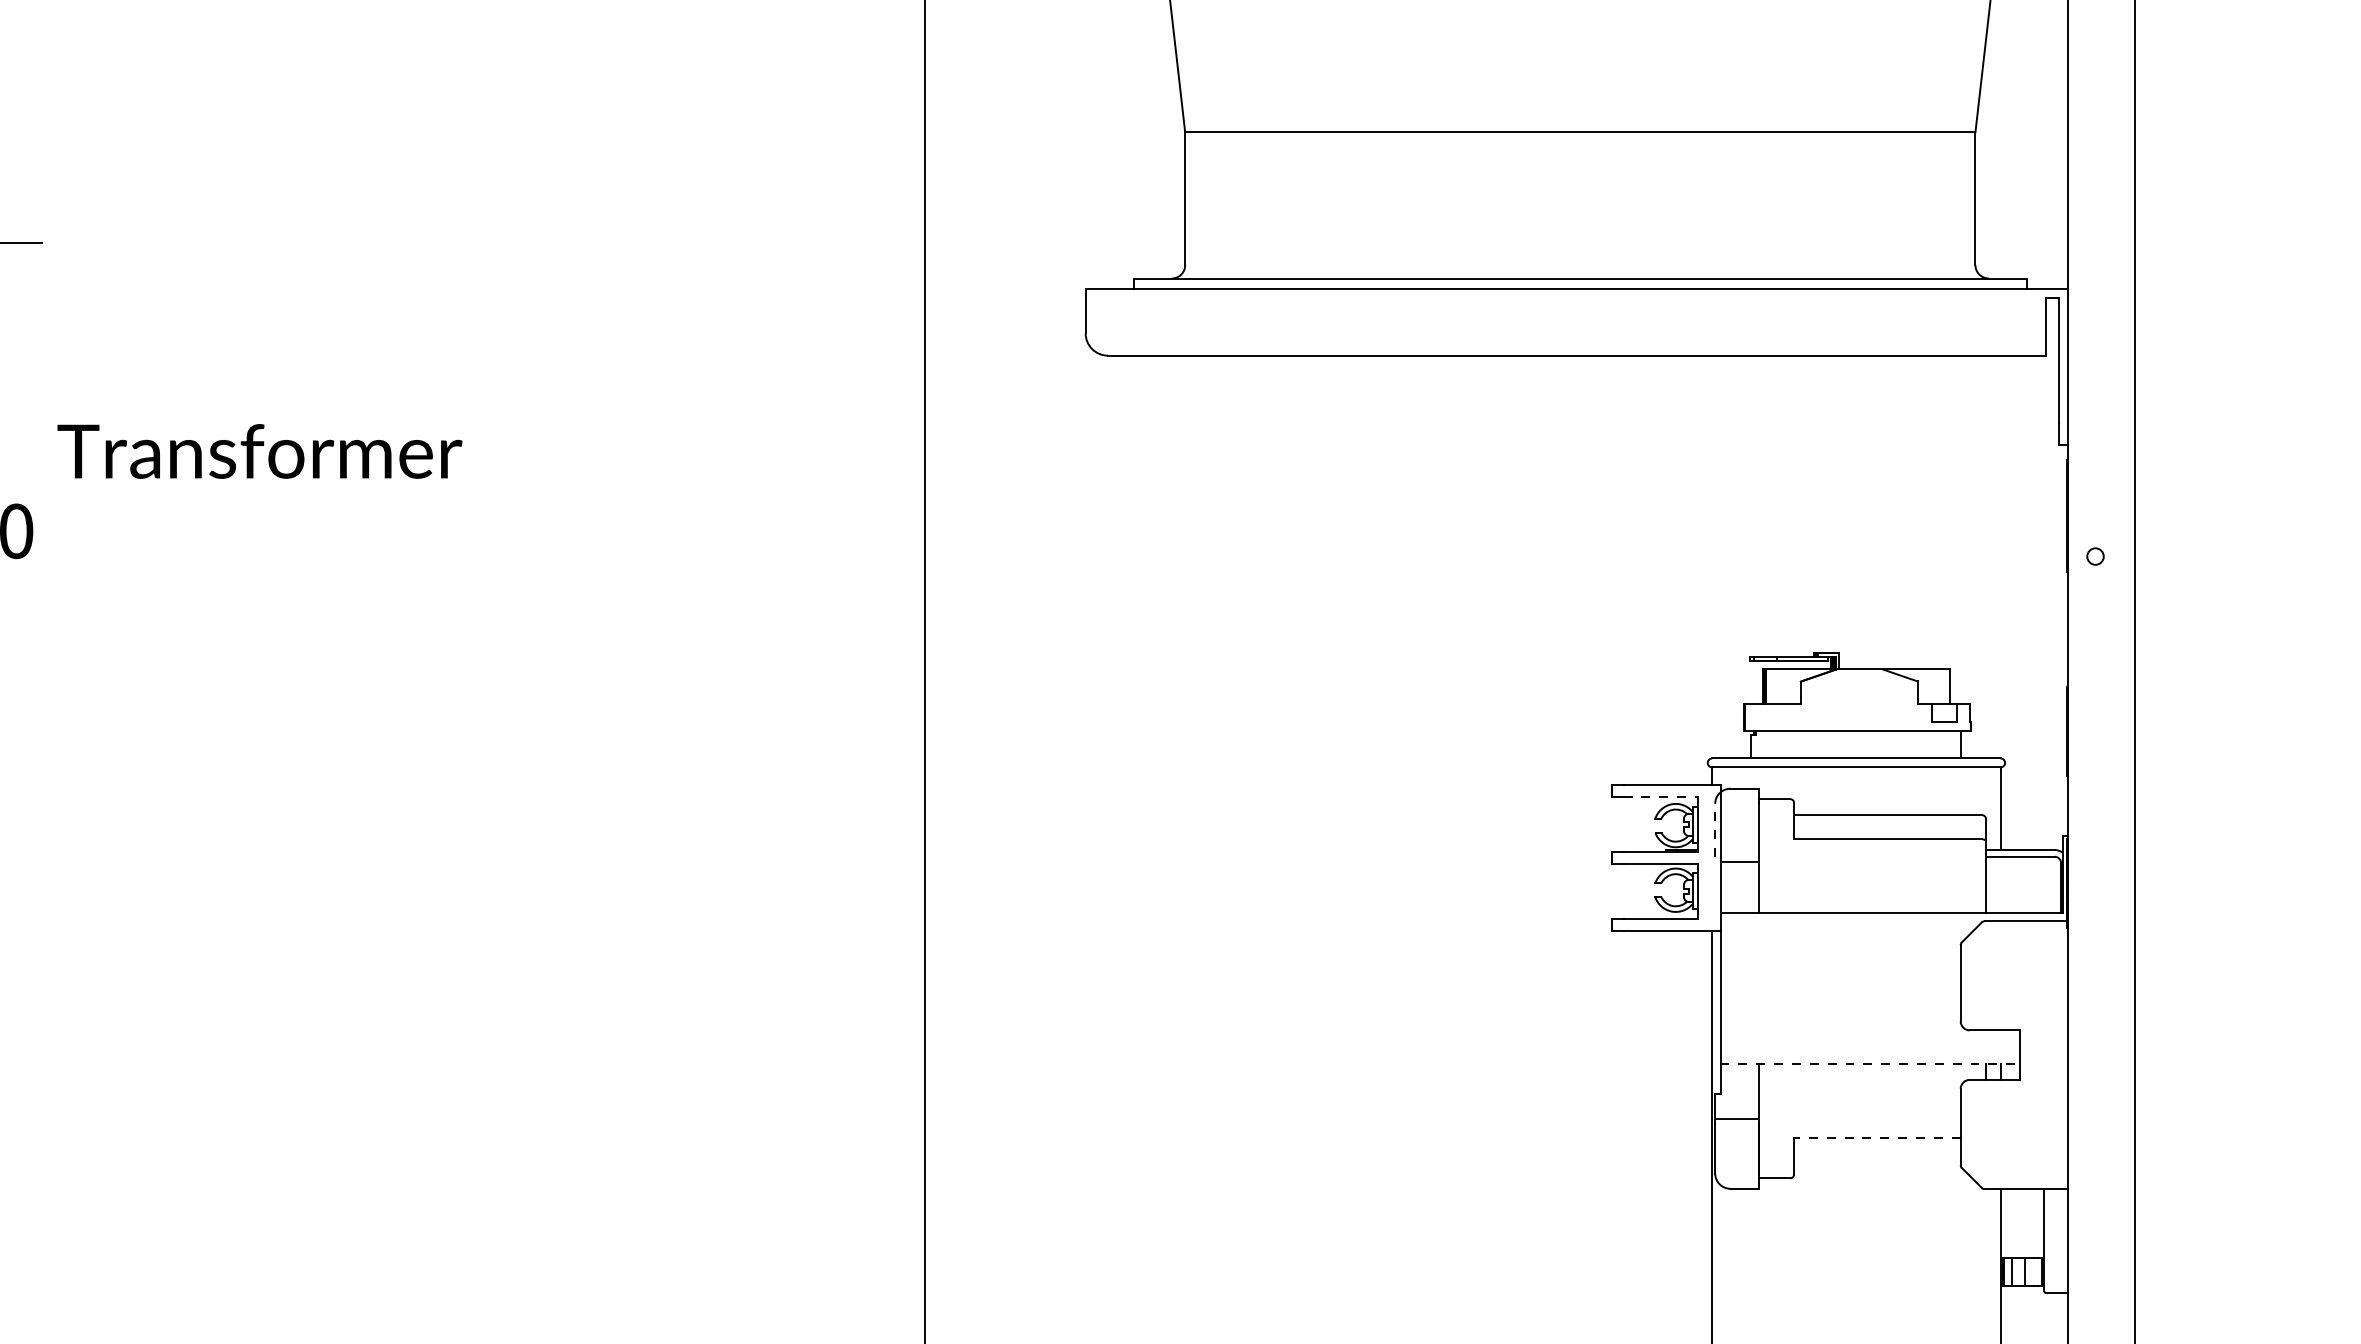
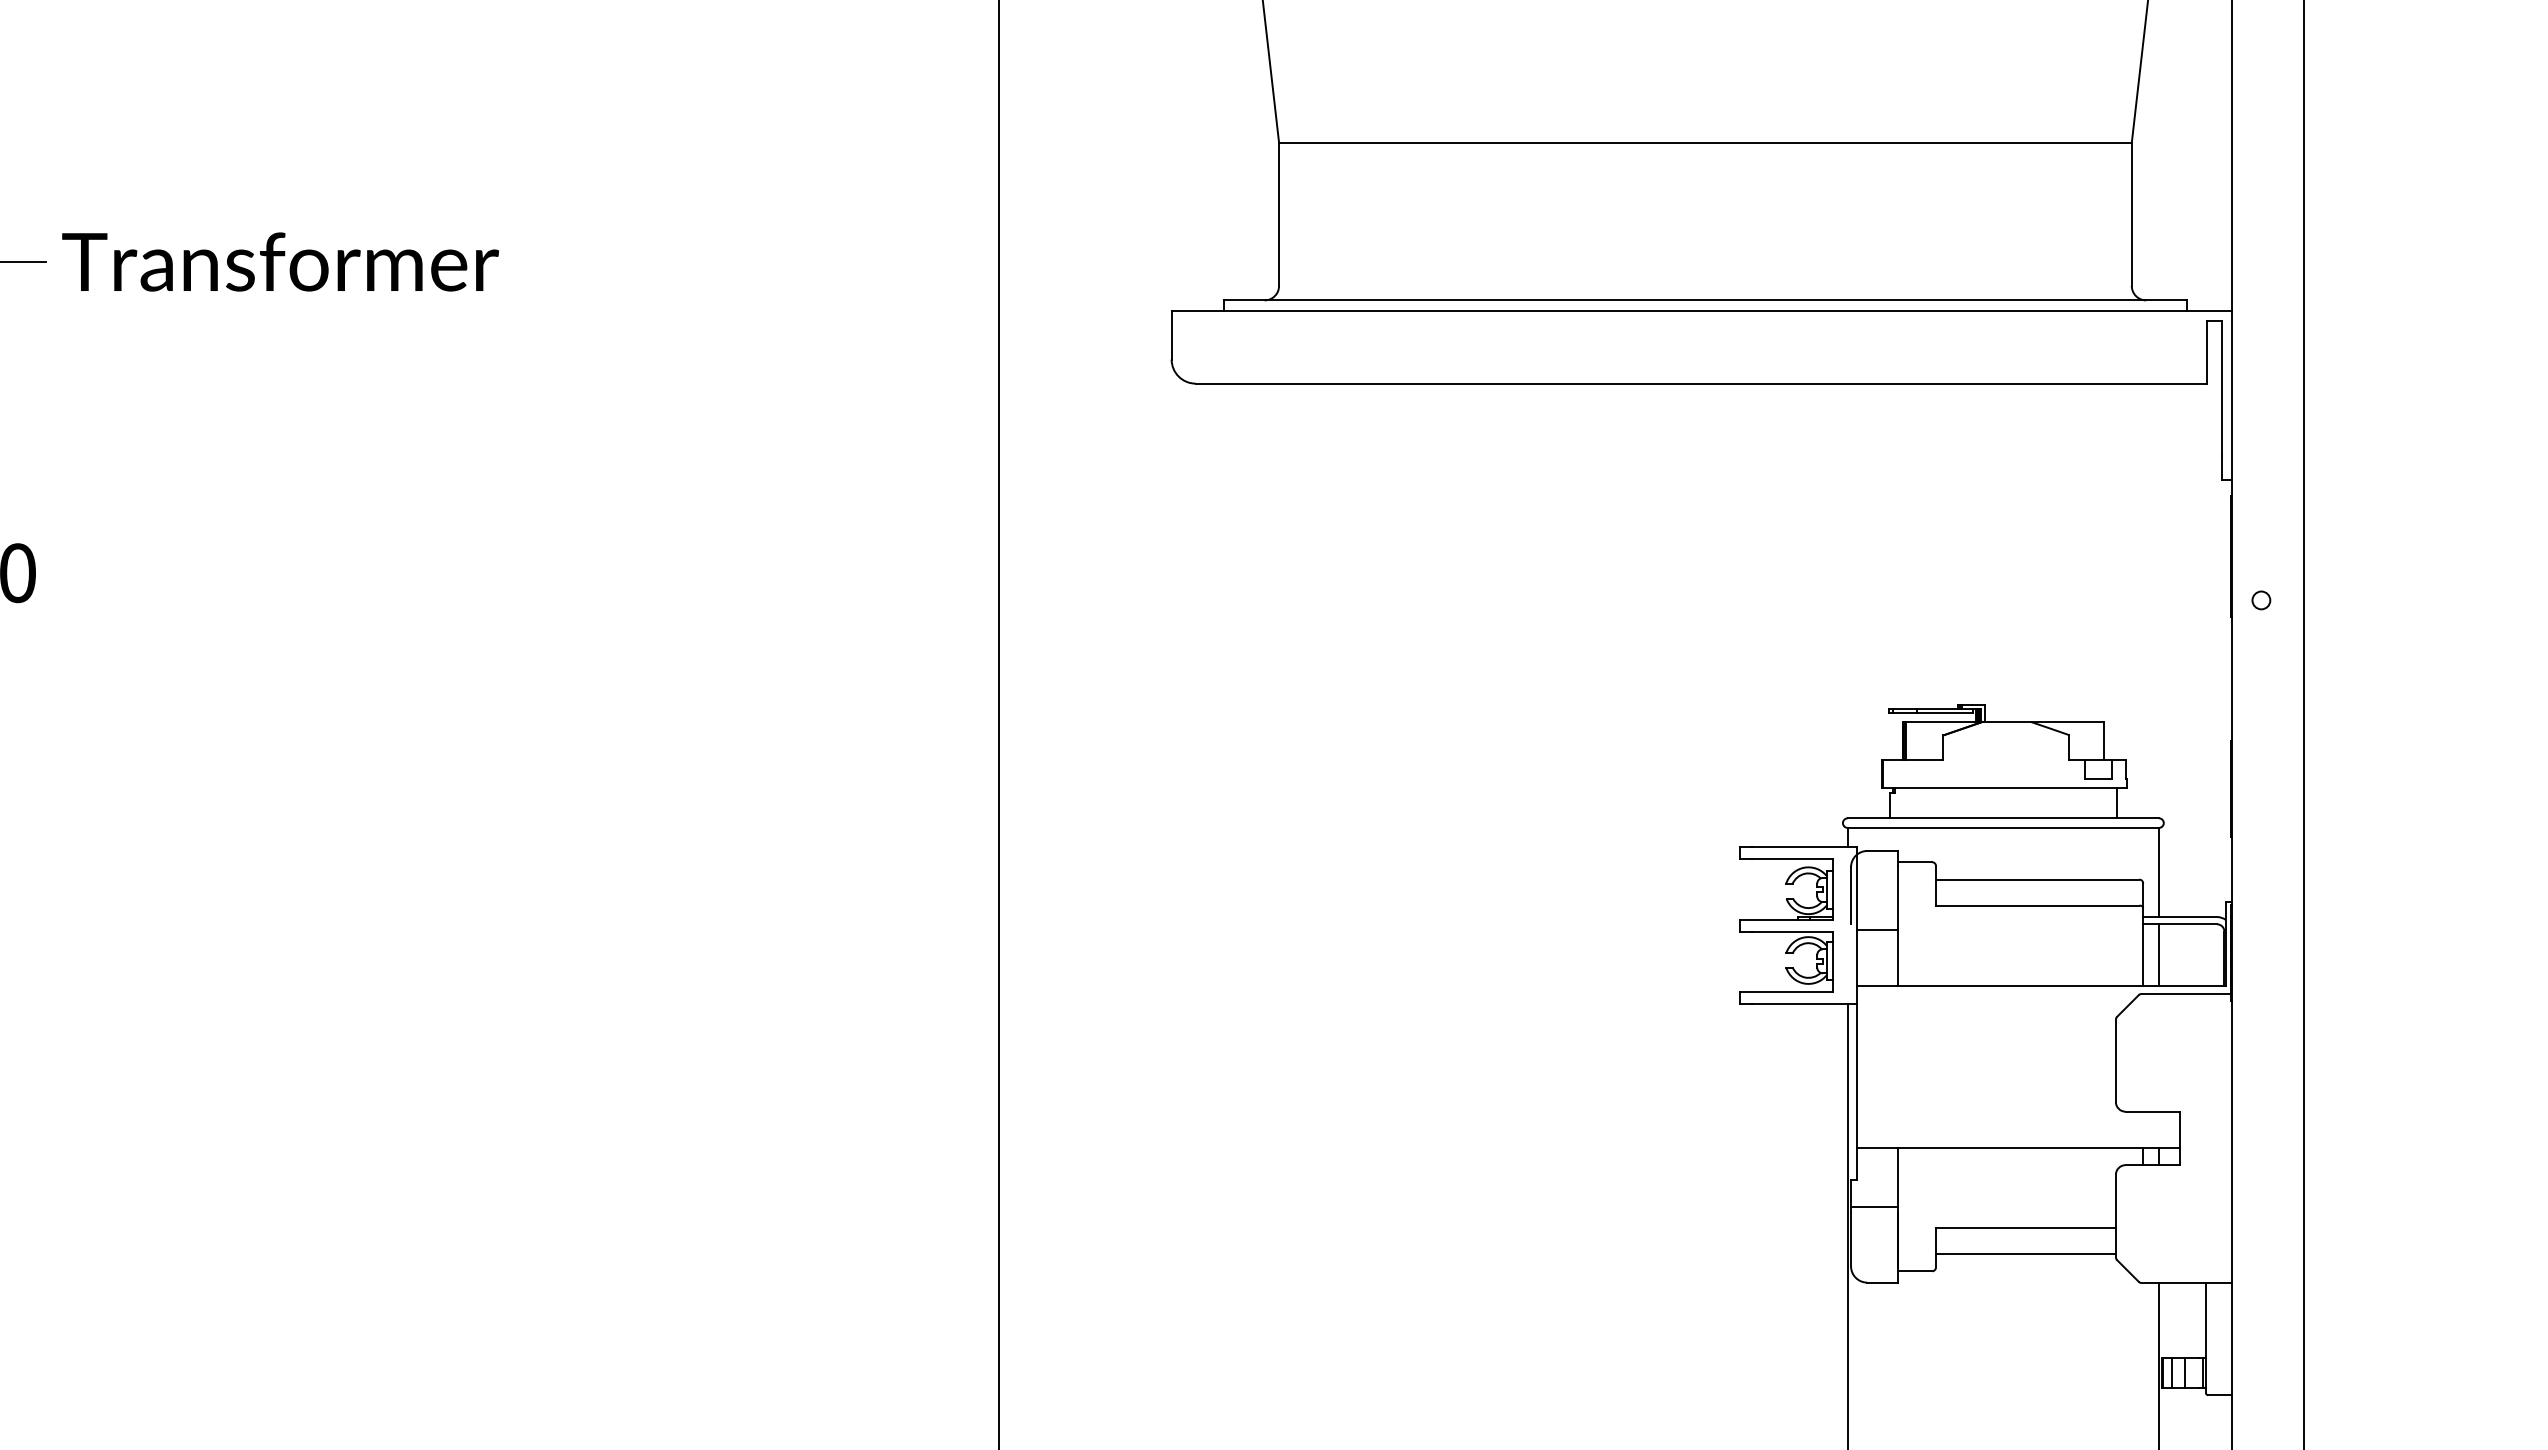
text: (259, 450) -> (280, 261), moved
line: (1660, 796) -> (1792, 859), dashed -> solid
line: (1715, 830) -> (1851, 895), dashed -> solid
line: (2000, 884) -> (2158, 954), added
line: (1870, 1063) -> (2018, 1147), dashed -> solid
line: (1876, 1137) -> (2025, 1227), dashed -> solid
line: (1876, 1161) -> (2025, 1253), added

